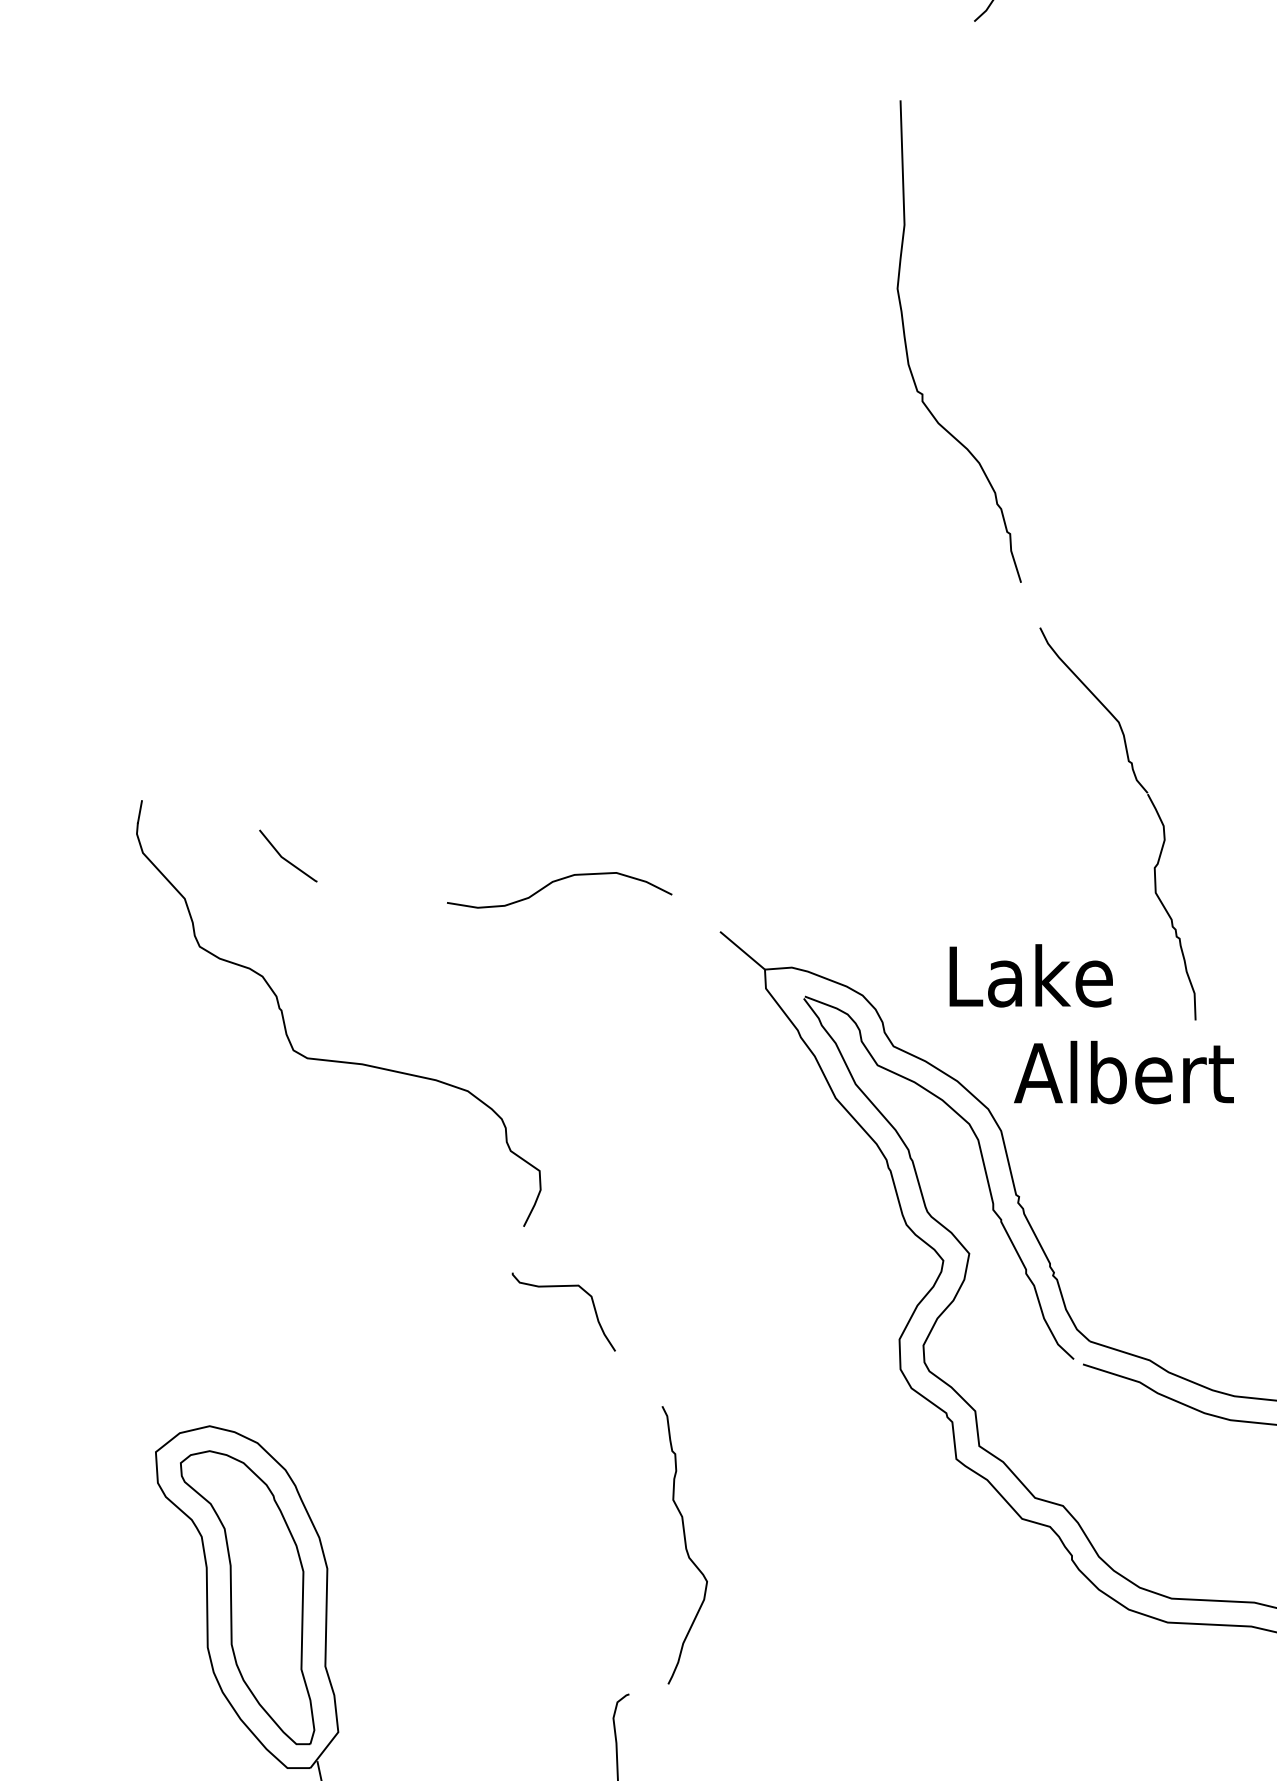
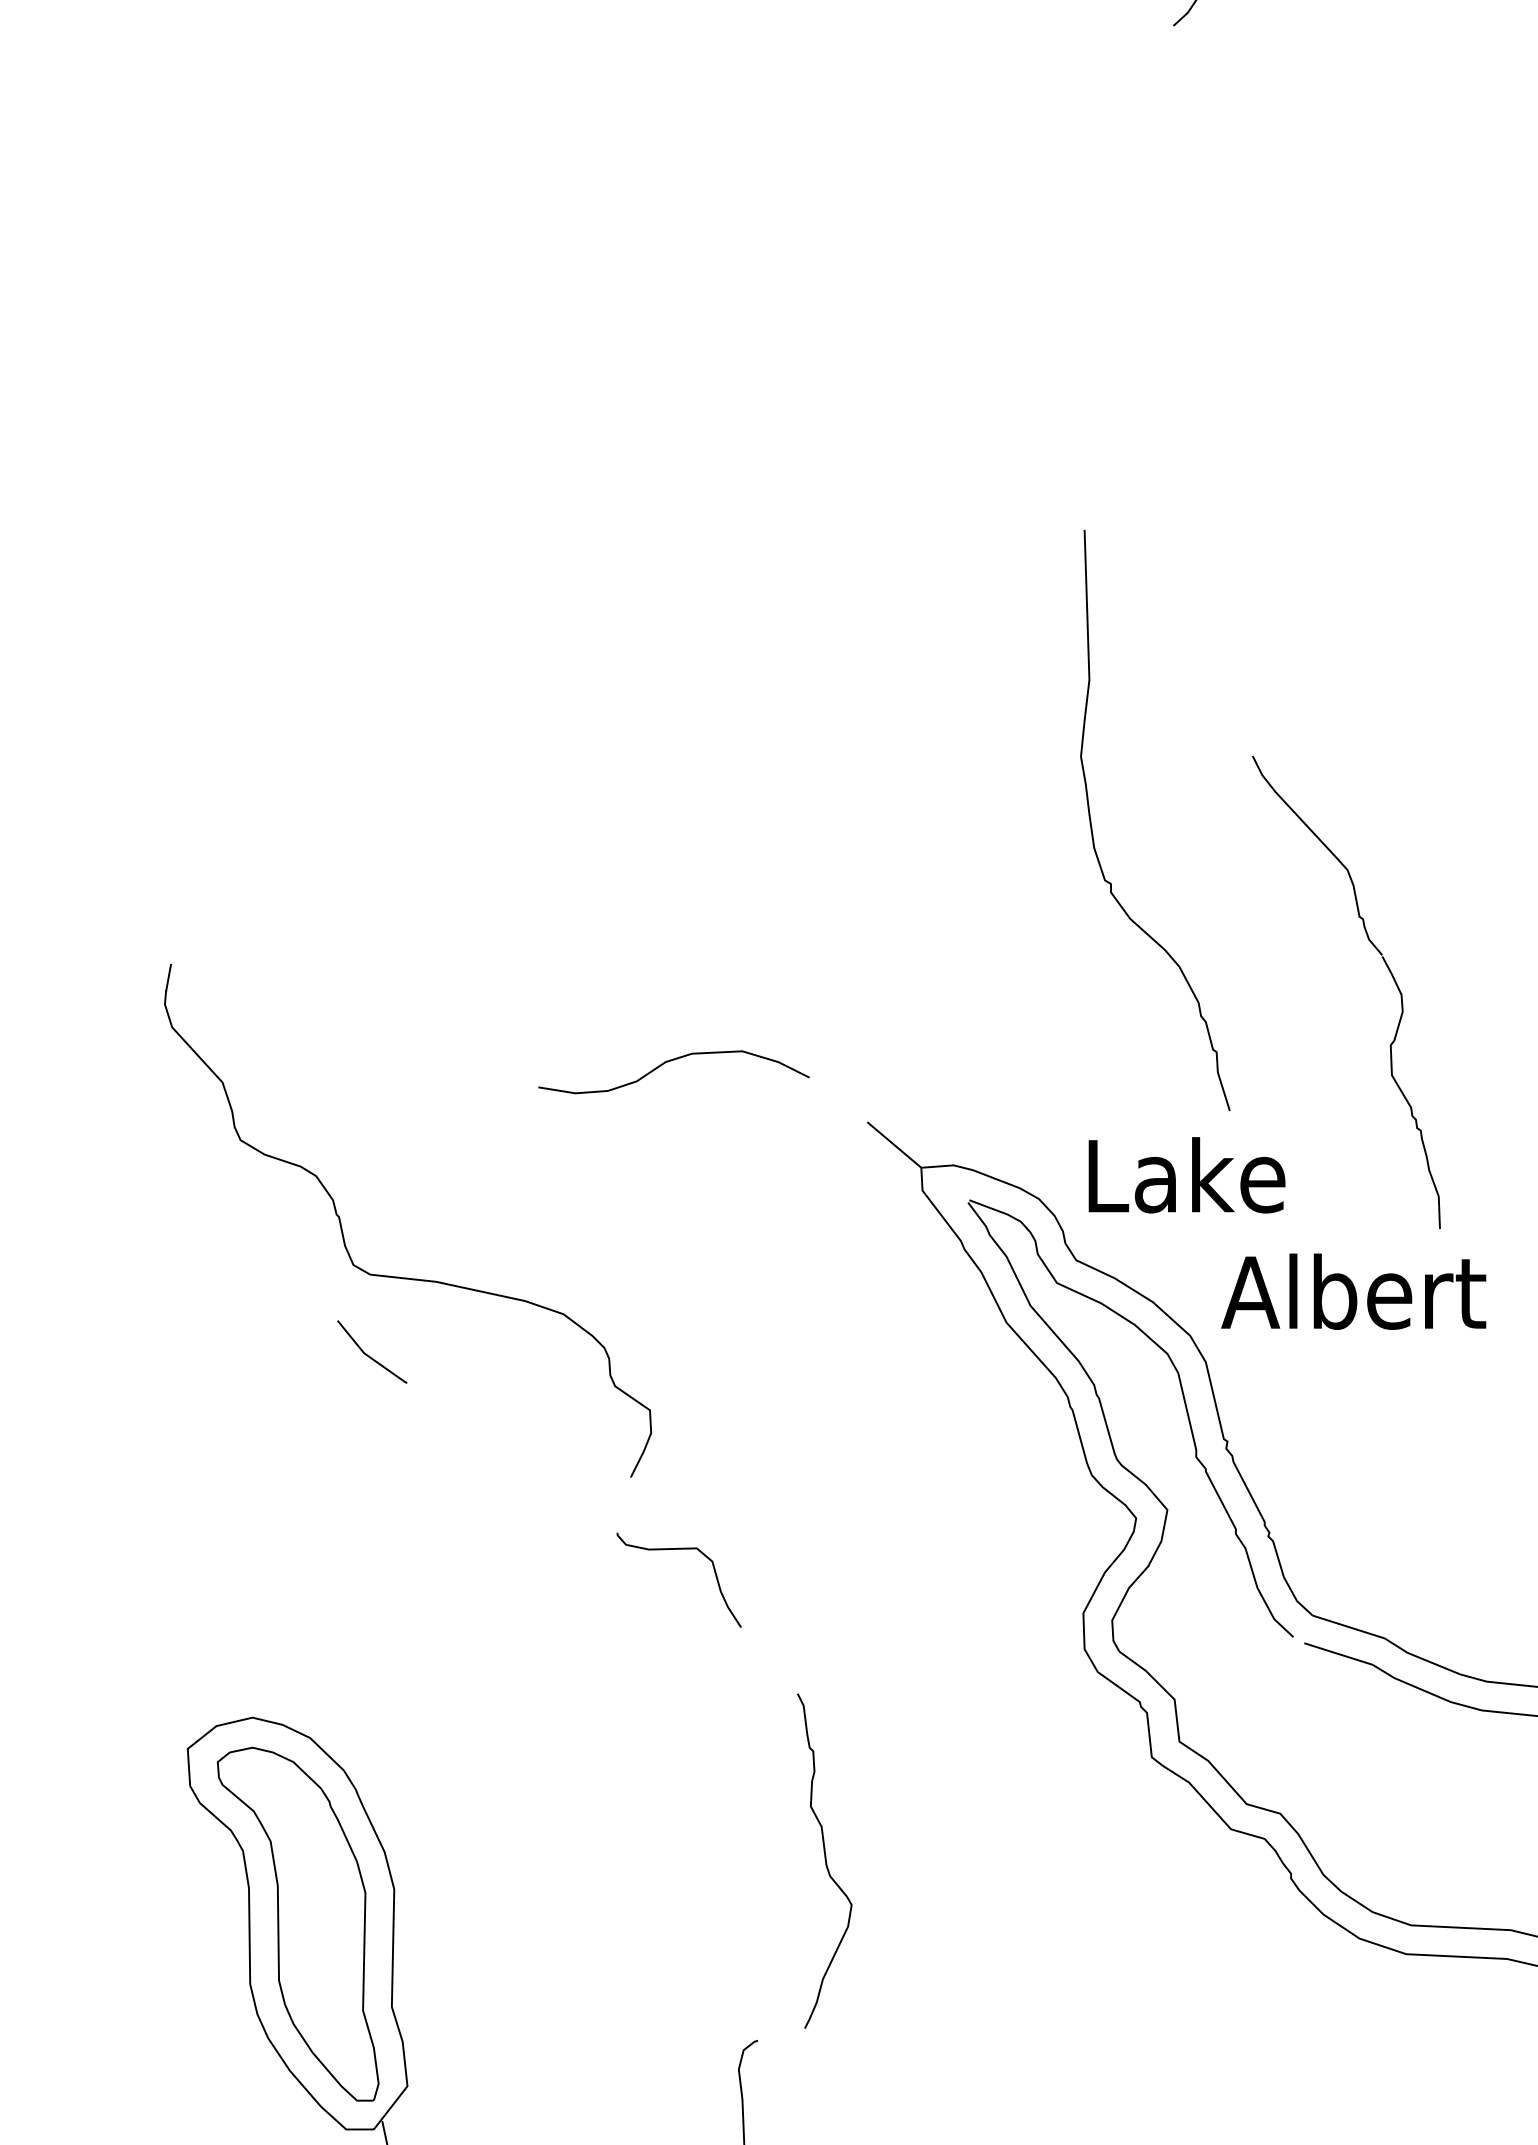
curve: (907, 346) -> (1092, 826), moved
line: (286, 858) -> (369, 1355), moved
text: (1030, 976) -> (1186, 1175), moved

